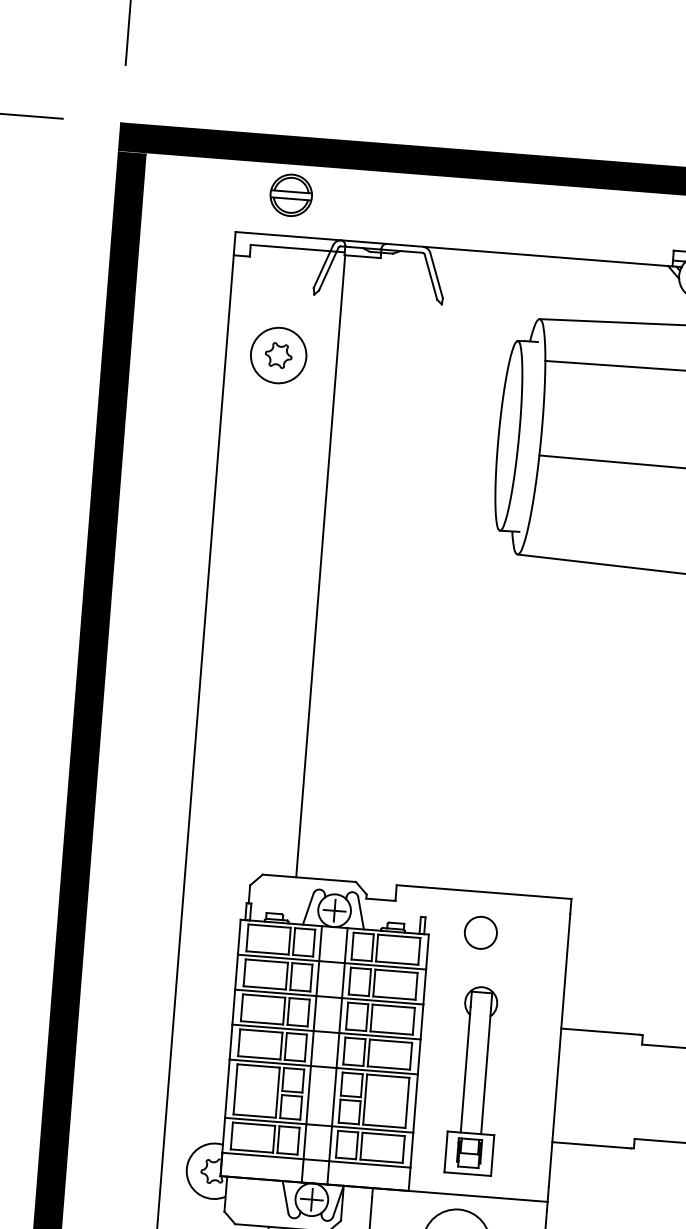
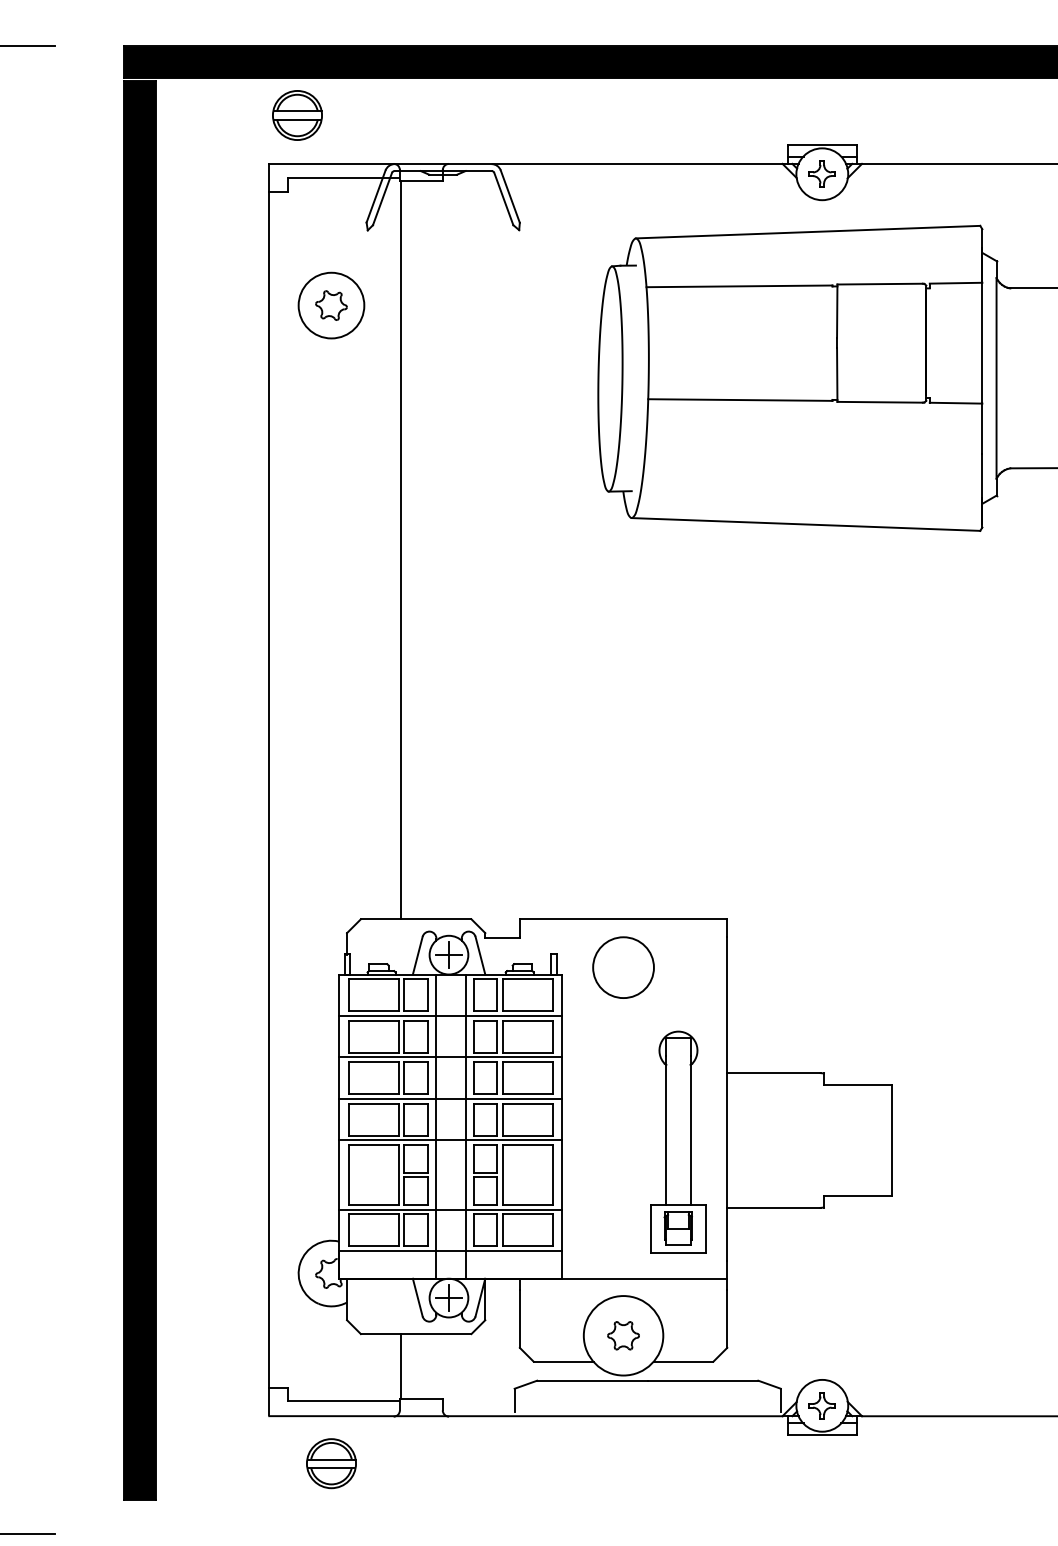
part: (291, 195) -> (297, 115), moved
circle: (480, 932) -> (623, 967), size x1.6
part: (475, 1079) -> (678, 1141), moved

